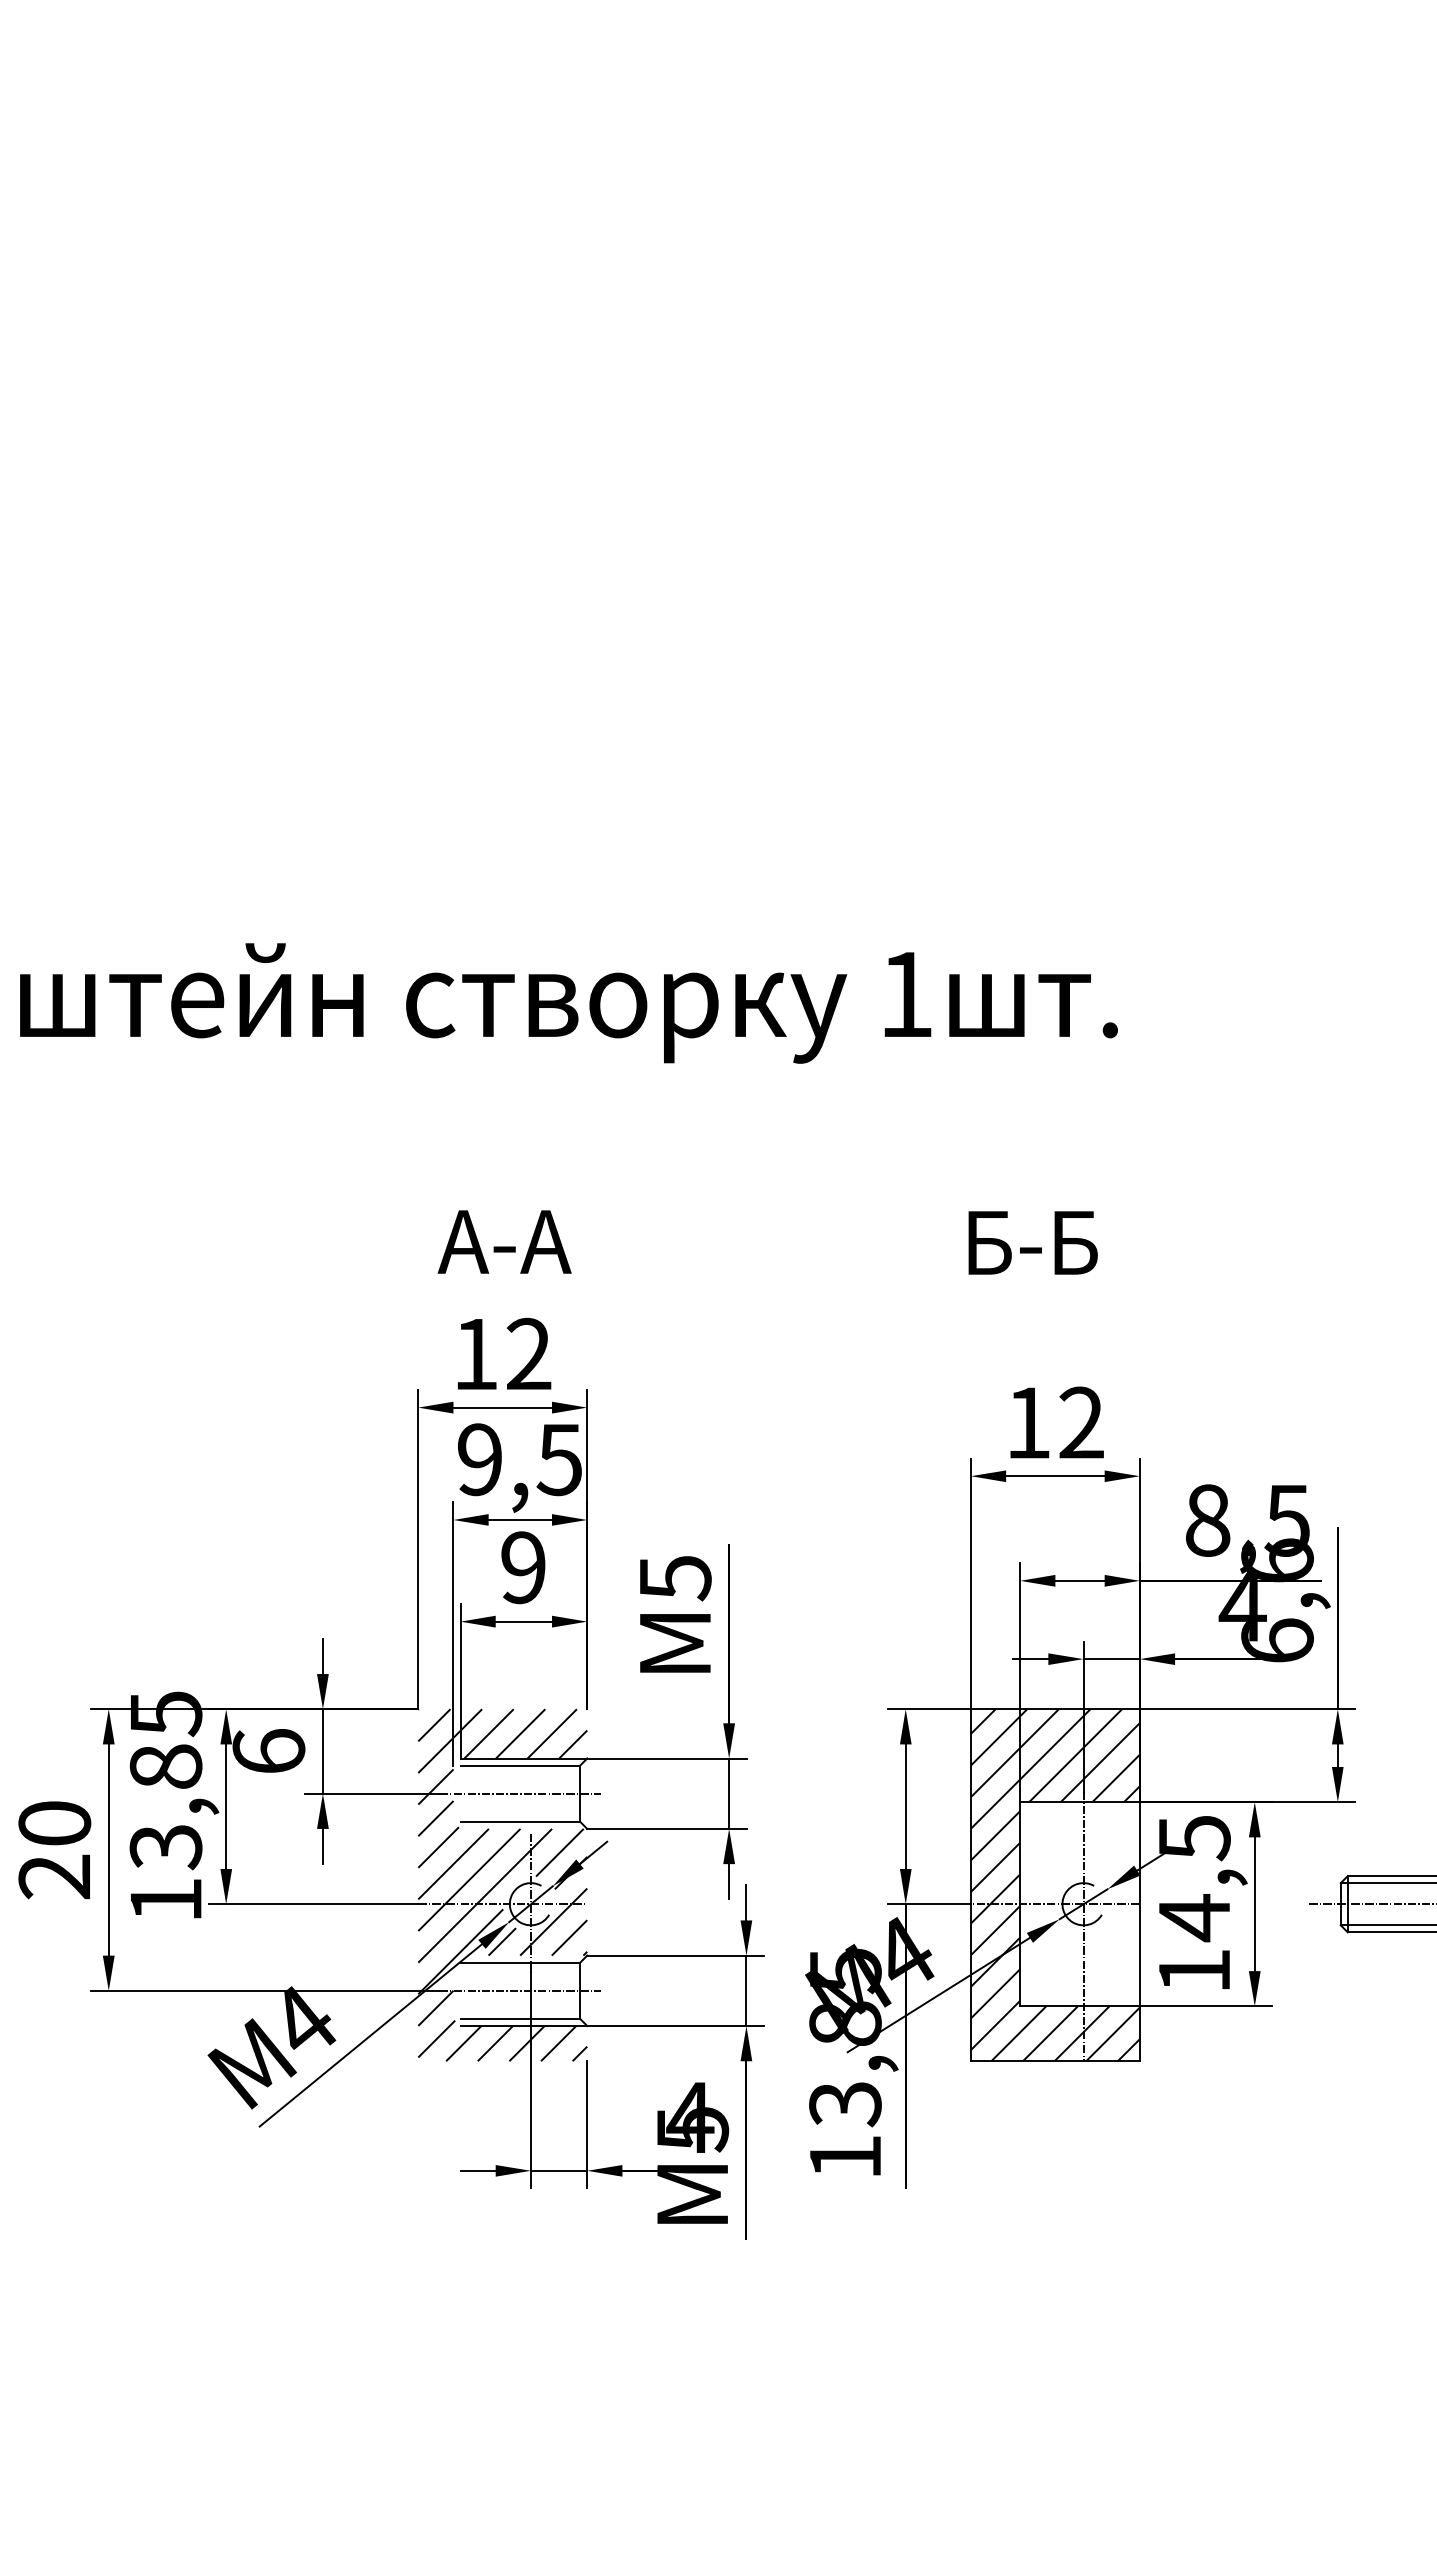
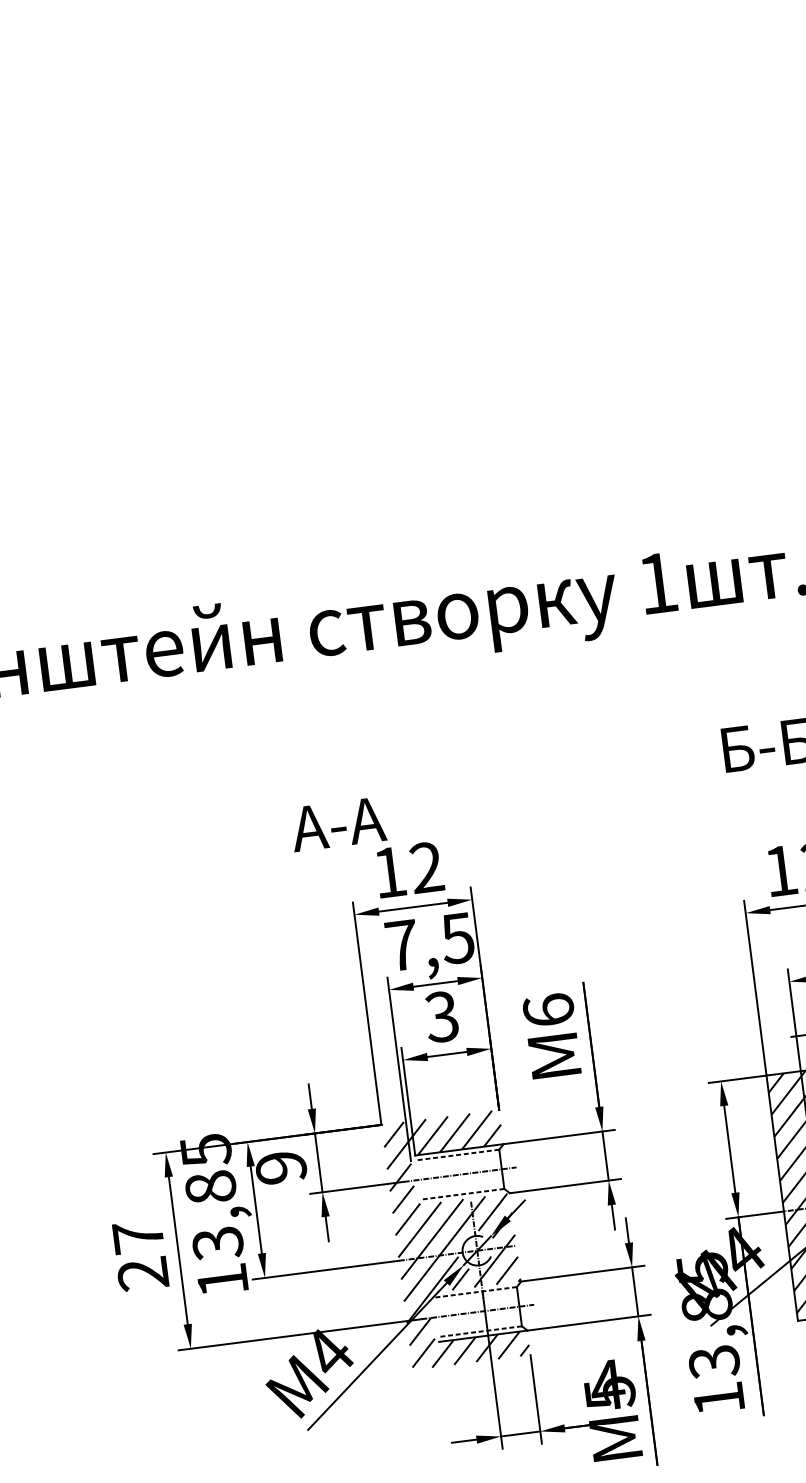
text: (504, 1241) -> (338, 823), moved
text: (480, 1459) -> (402, 945), 9,5 -> 7,5
text: (522, 1567) -> (441, 1016), 9 -> 3
text: (675, 1578) -> (548, 1010), M5 -> M6
text: (268, 1751) -> (280, 1167), 6 -> 9
line: (520, 1765) -> (457, 1155), solid -> dashed
line: (520, 1821) -> (462, 1194), solid -> dashed
text: (54, 1823) -> (138, 1237), 20 -> 27
line: (520, 1962) -> (475, 1292), solid -> dashed
line: (520, 2018) -> (480, 1331), solid -> dashed

